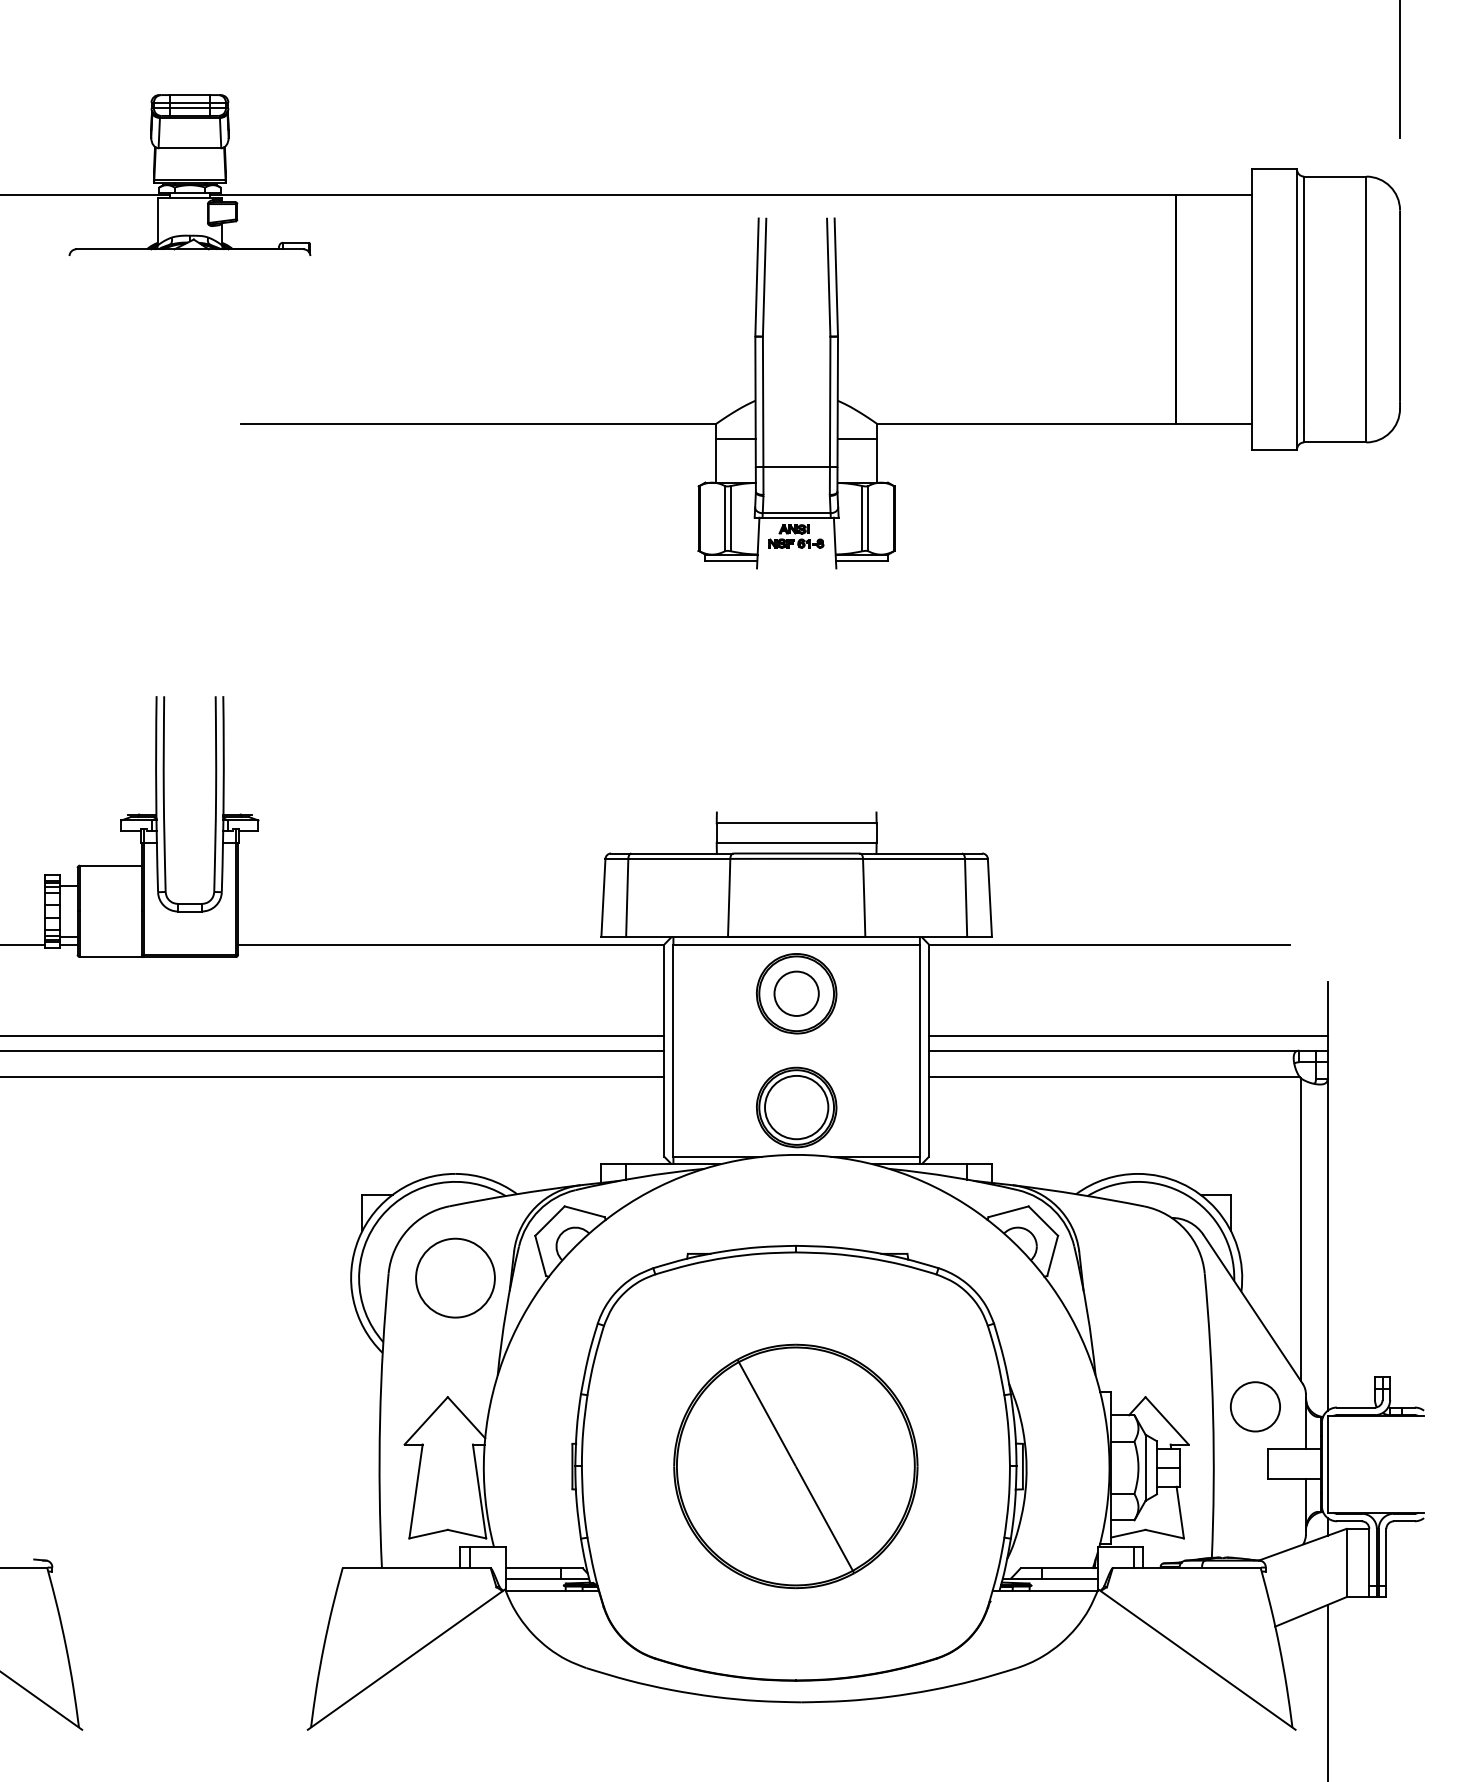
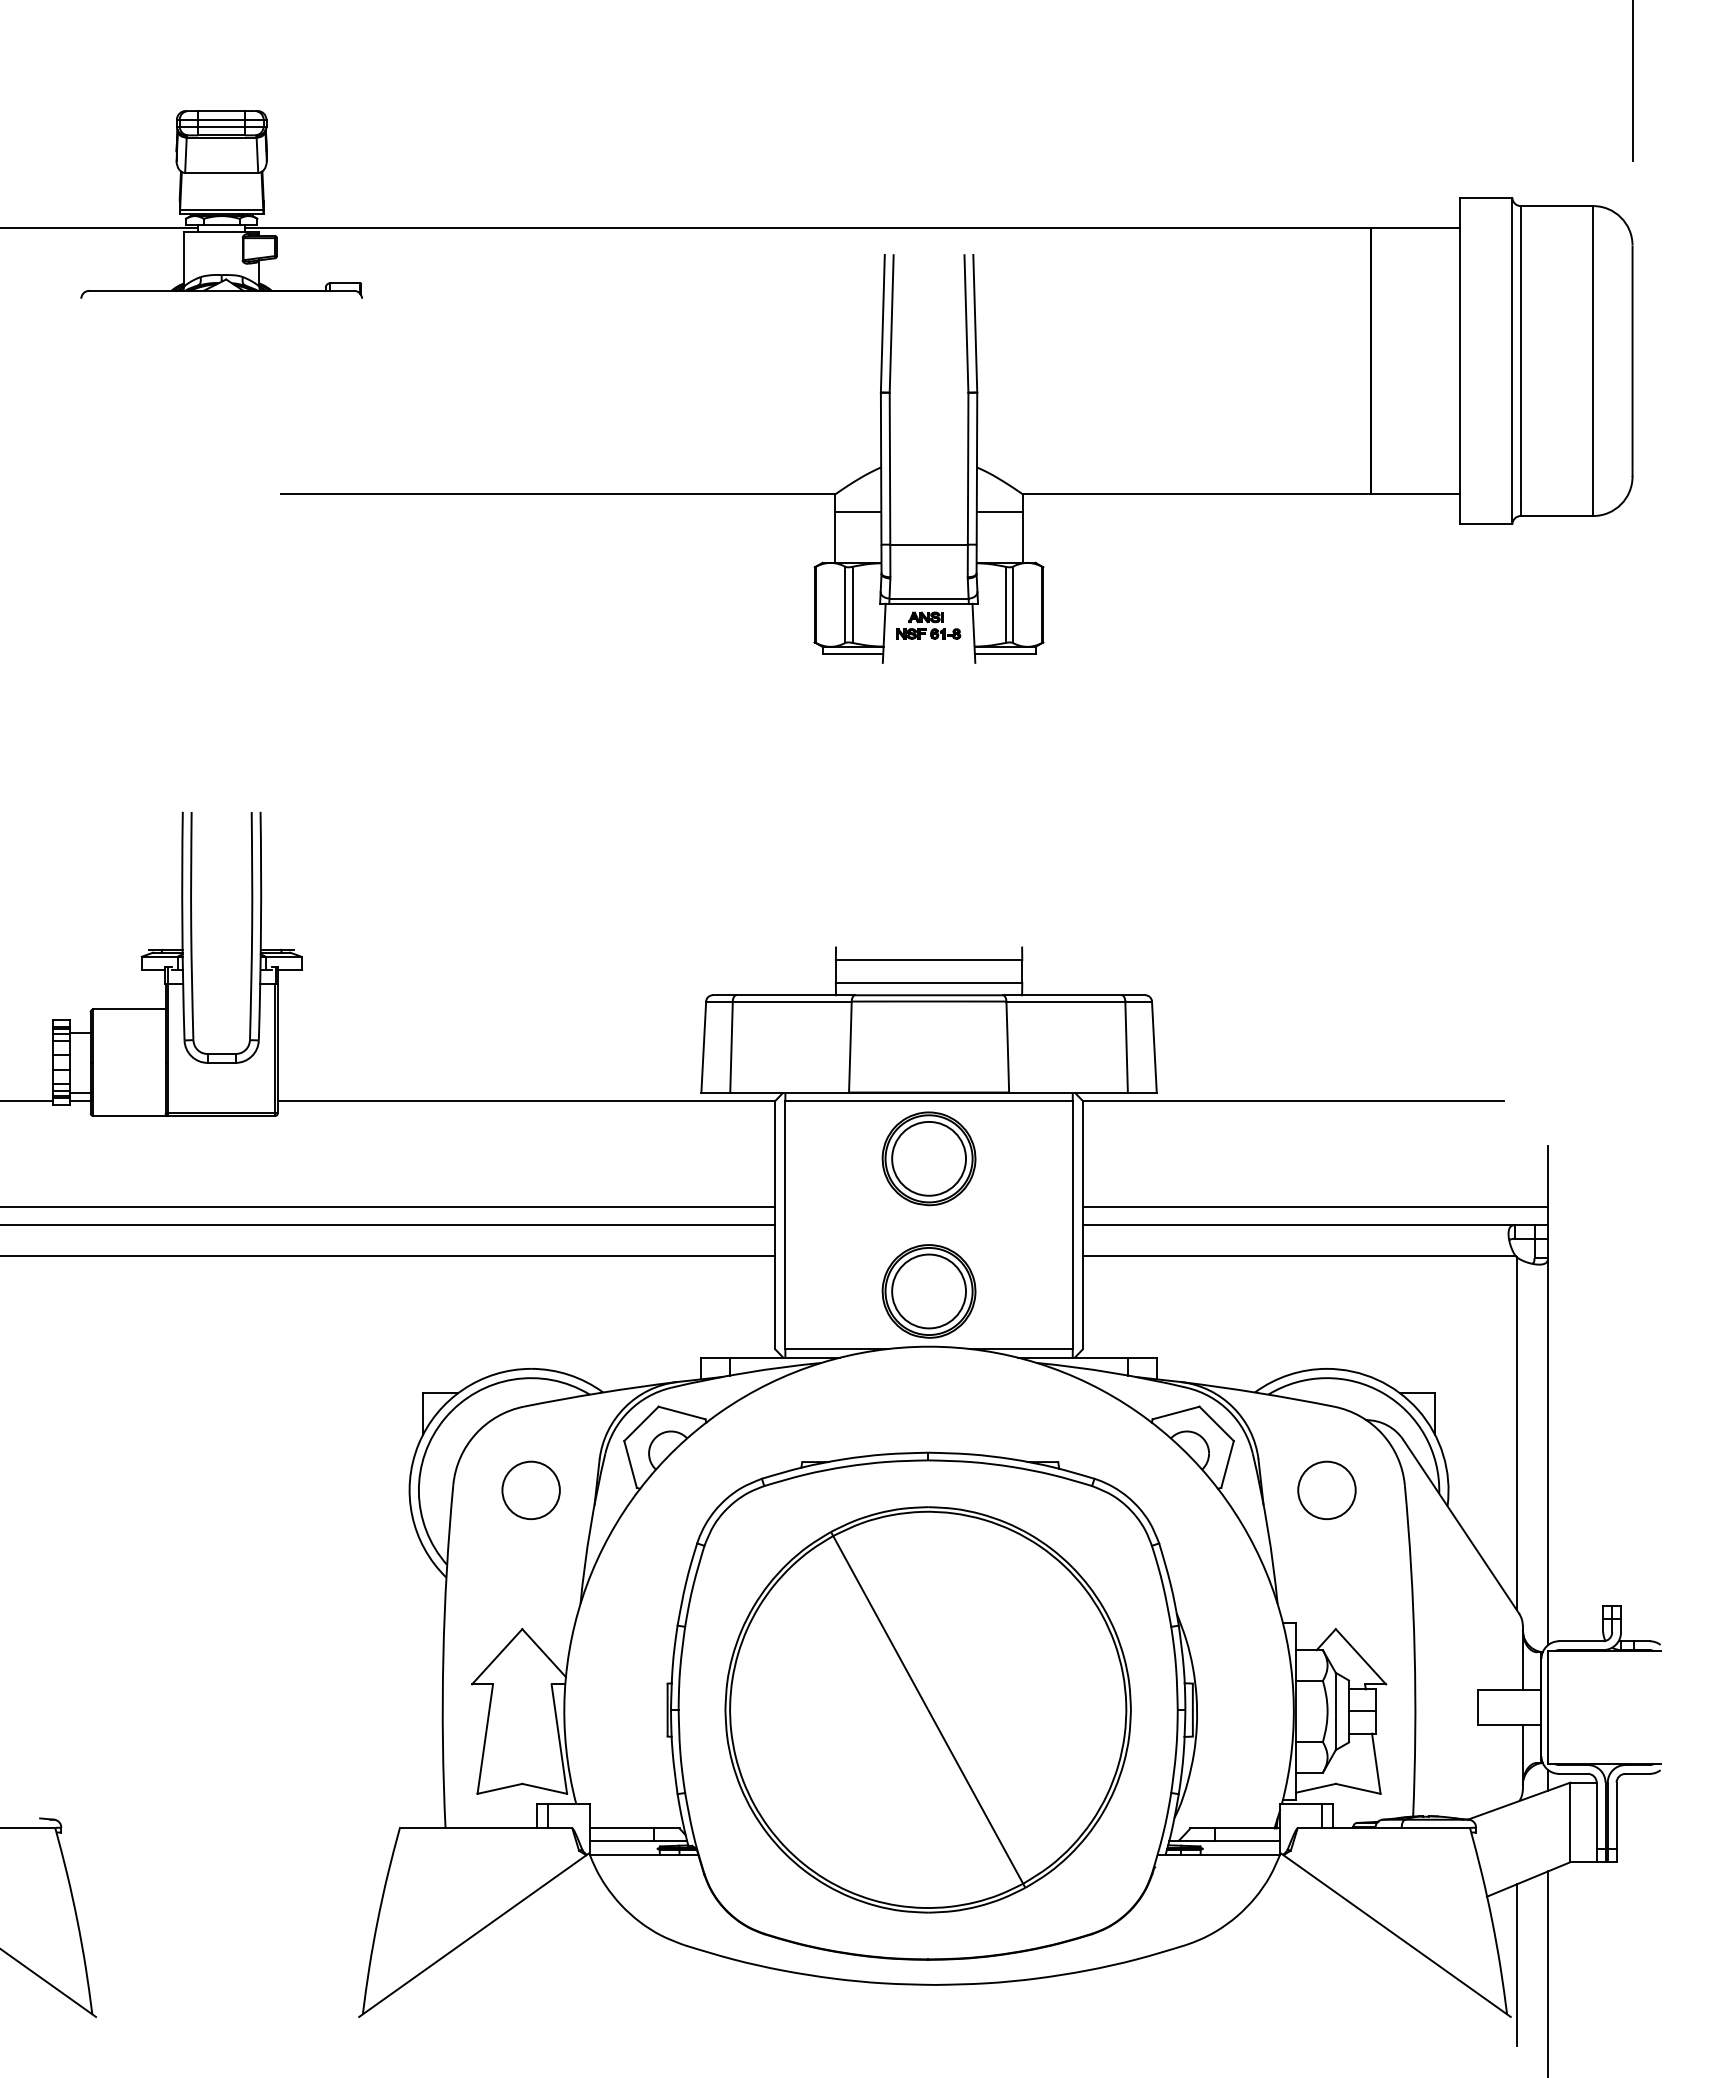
circle: (797, 993) -> (929, 1158), size x1.43
circle: (454, 1278) -> (530, 1490), size x0.62
circle: (1255, 1406) -> (1326, 1490), moved
part: (795, 1466) -> (927, 1709), size x1.43
line: (1300, 1684) -> (1516, 1964), added

